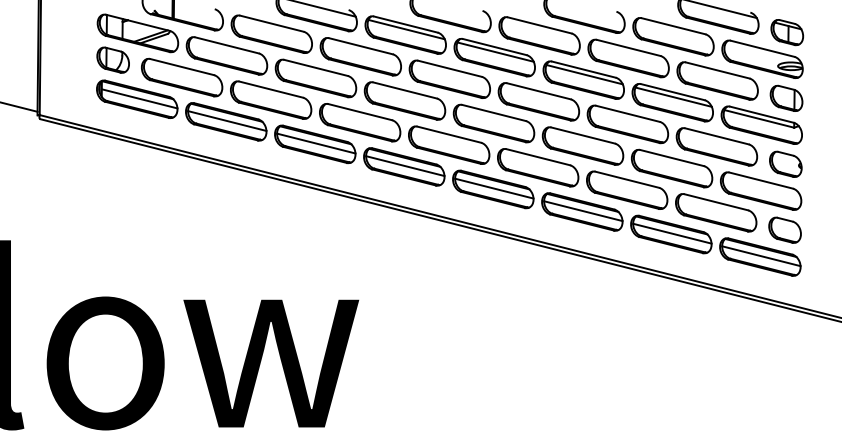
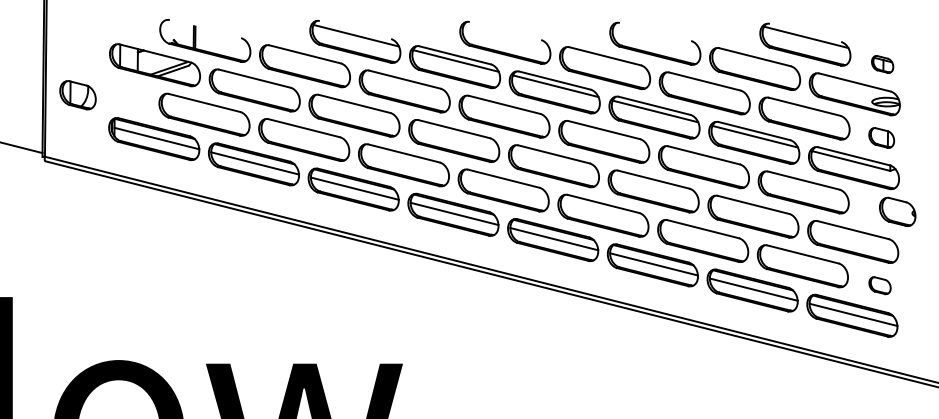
part: (787, 32) -> (882, 64), size x0.6
part: (112, 59) -> (77, 94), moved
part: (786, 97) -> (881, 137), size x0.7
part: (785, 163) -> (897, 211), moved
part: (784, 229) -> (879, 284), size x0.6

